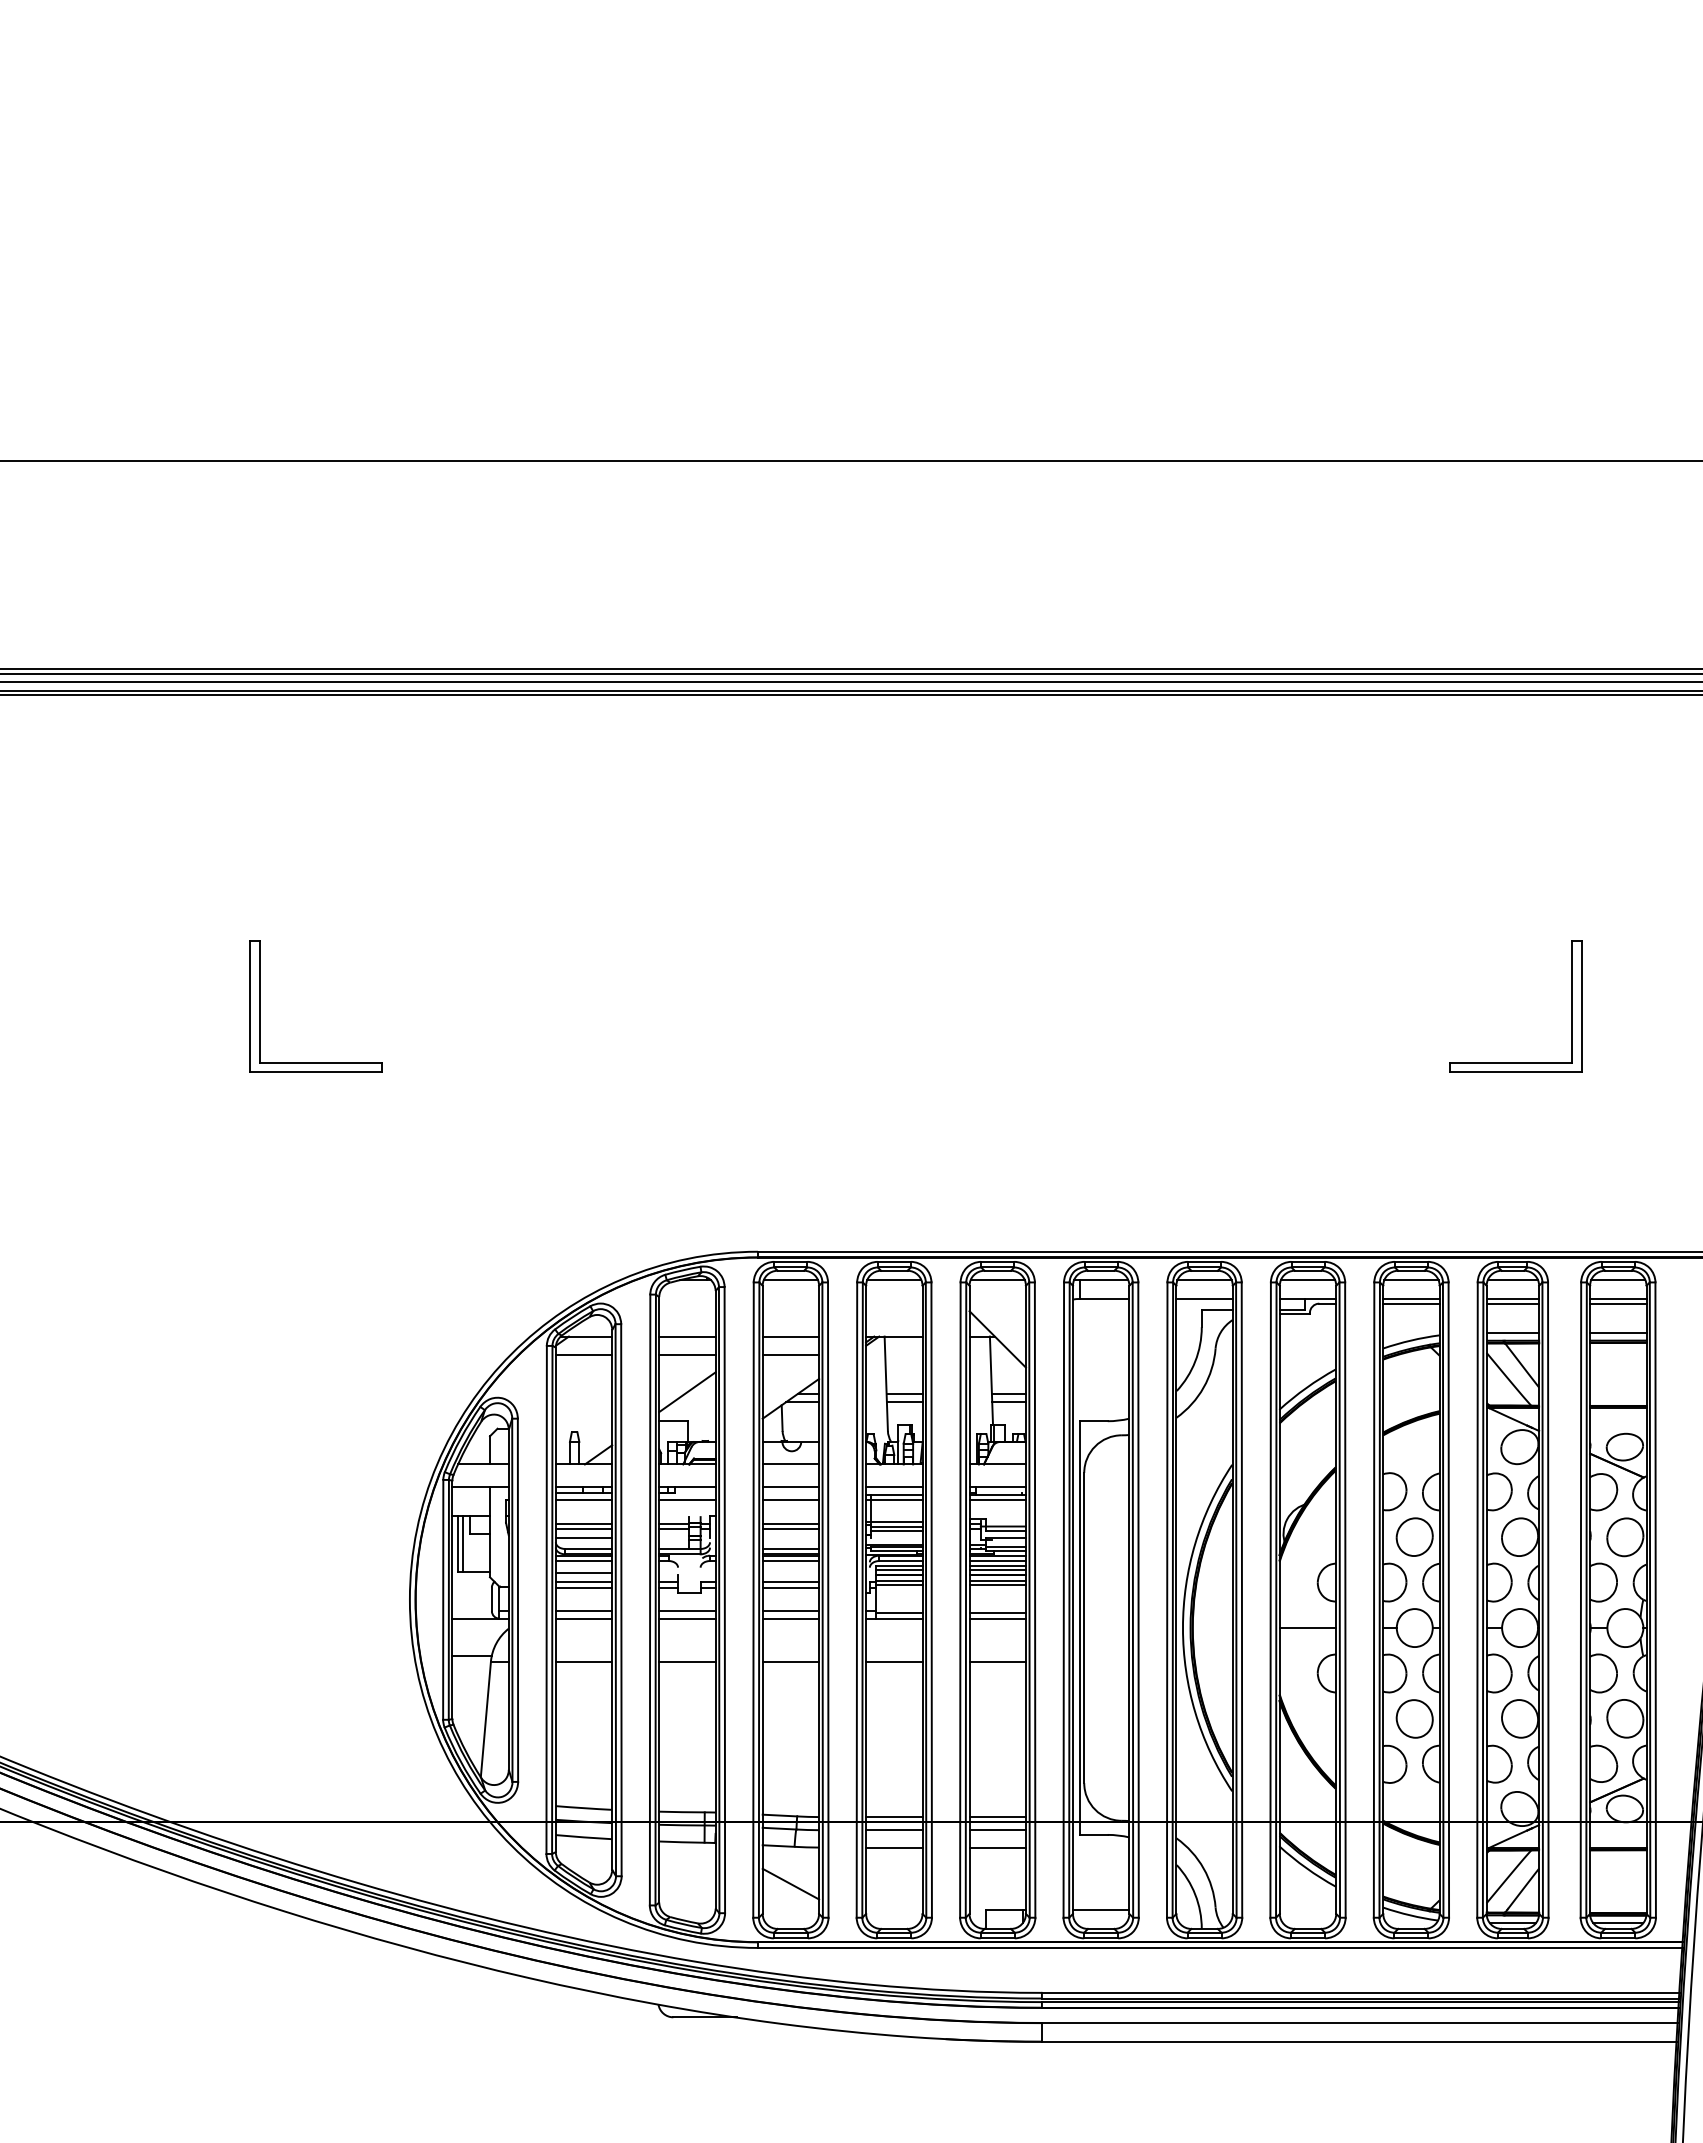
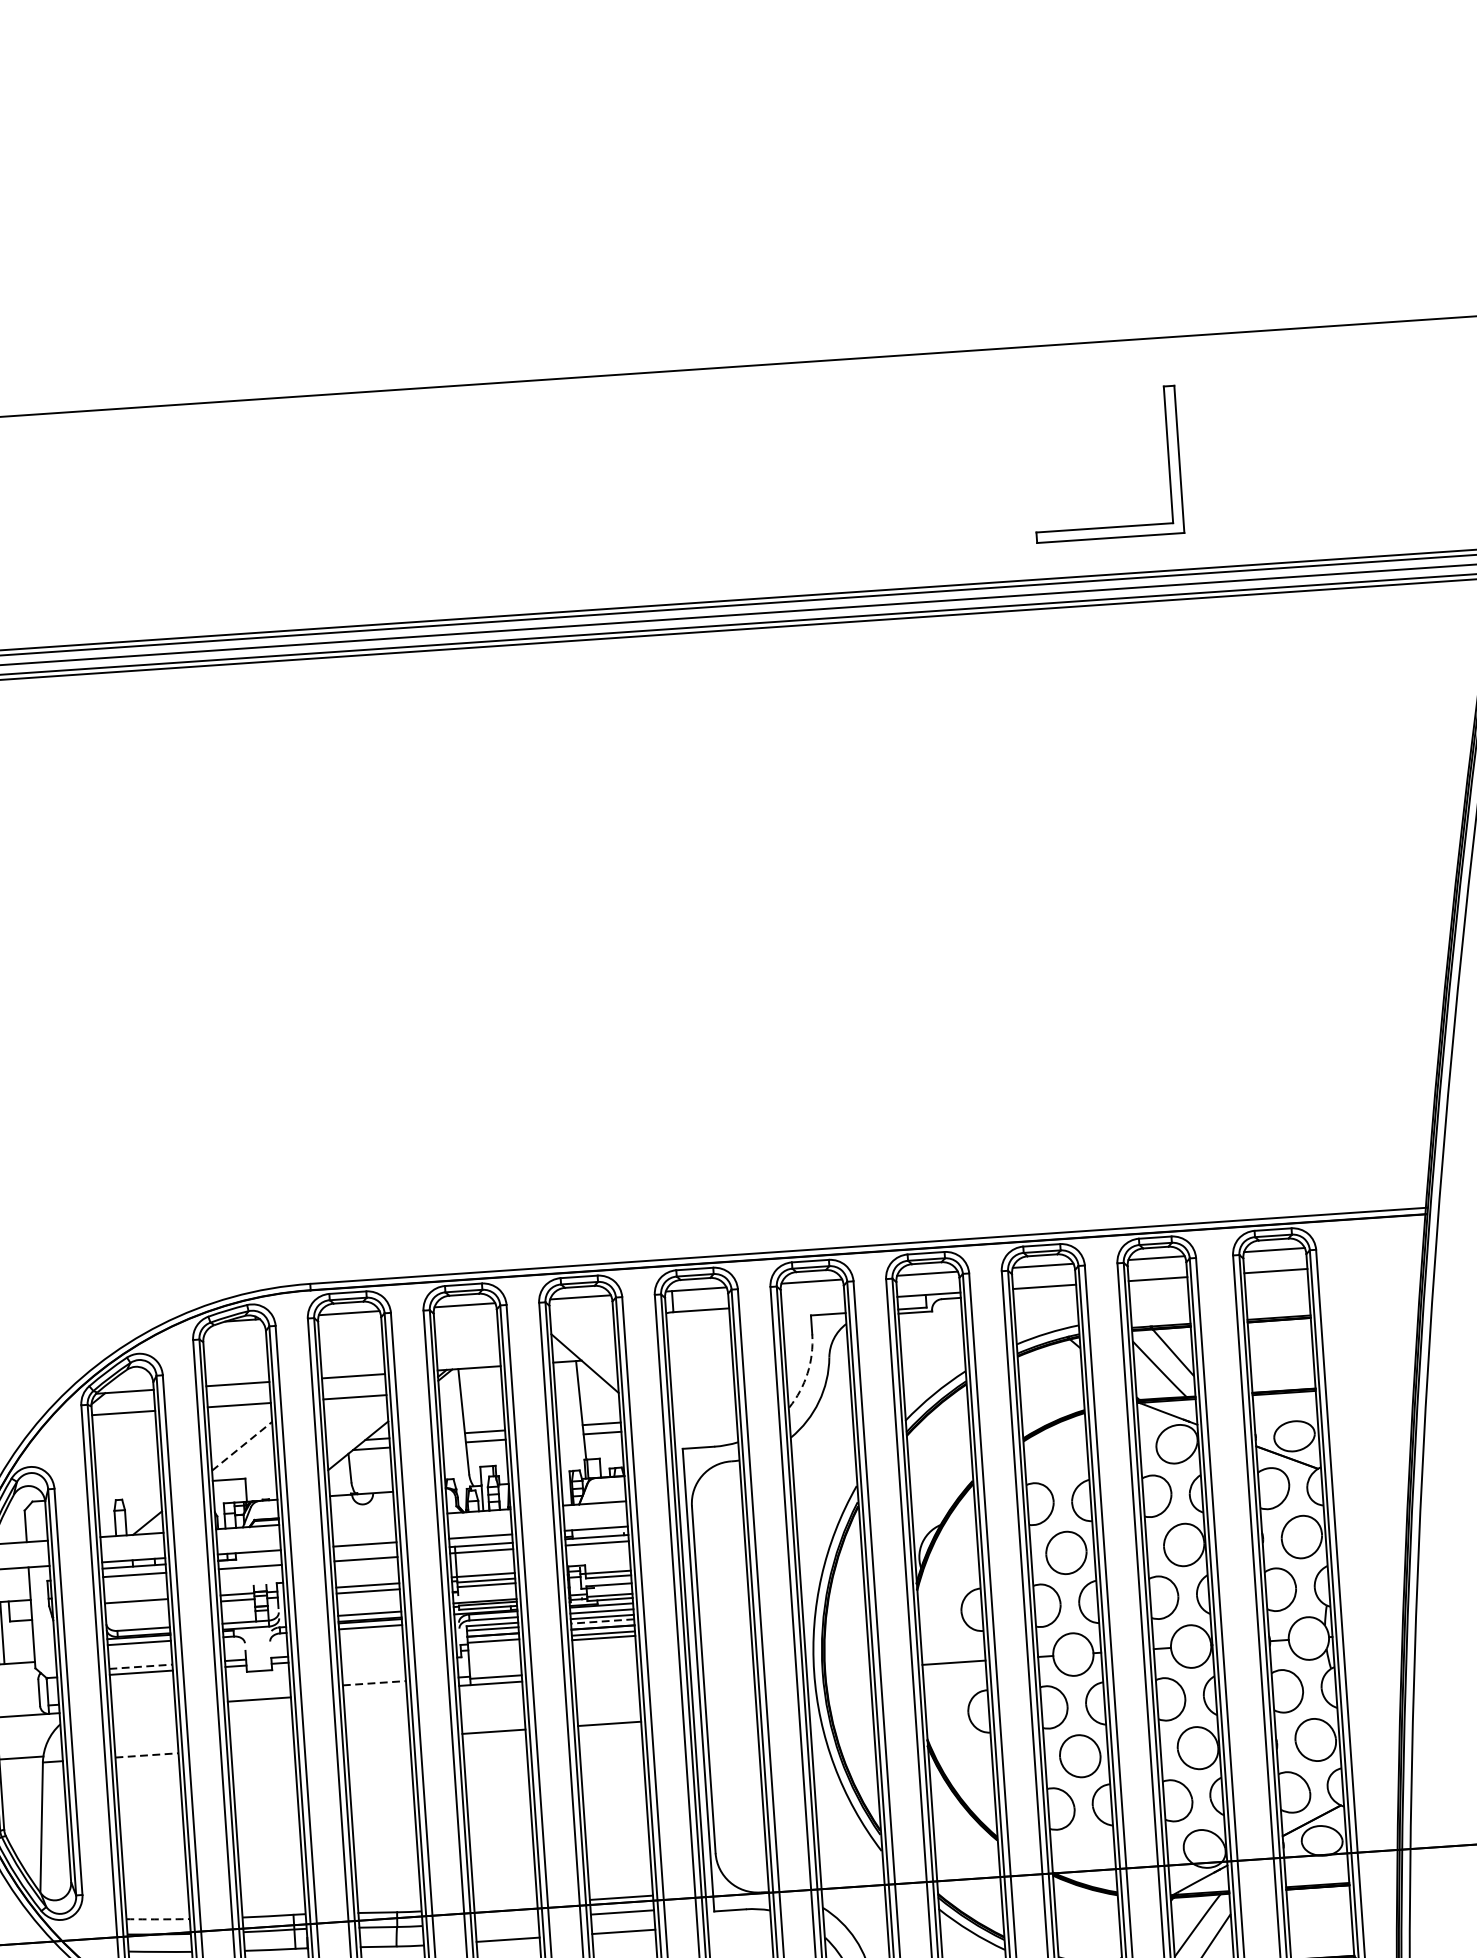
part: (1571, 1006) -> (1168, 460), moved
line: (1204, 1298) -> (813, 1302), removed
line: (1411, 1303) -> (1044, 1291), removed
line: (1512, 1303) -> (1157, 1284), removed
line: (1618, 1303) -> (1276, 1276), removed
line: (1512, 1332) -> (1160, 1316), removed
line: (1618, 1332) -> (1278, 1308), removed
arc: (1195, 1361) -> (807, 1373), solid -> dashed
line: (687, 1392) -> (242, 1446), solid -> dashed
line: (790, 1464) -> (362, 1519), removed
line: (583, 1529) -> (136, 1607), removed
line: (583, 1538) -> (137, 1617), removed
line: (997, 1570) -> (602, 1622), solid -> dashed
line: (583, 1572) -> (139, 1655), removed
line: (584, 1582) -> (141, 1666), solid -> dashed
line: (790, 1582) -> (371, 1651), removed
line: (899, 1584) -> (493, 1645), removed
line: (790, 1587) -> (372, 1656), removed
line: (583, 1611) -> (142, 1699), removed
line: (687, 1611) -> (258, 1691), removed
line: (791, 1611) -> (375, 1683), solid -> dashed
line: (997, 1613) -> (605, 1670), removed
line: (583, 1618) -> (143, 1707), removed
line: (790, 1618) -> (374, 1691), removed
line: (997, 1618) -> (606, 1675), removed
line: (584, 1661) -> (147, 1755), solid -> dashed
line: (687, 1661) -> (262, 1747), removed
line: (790, 1661) -> (377, 1739), removed
arc: (583, 1808) -> (157, 1919), solid -> dashed
line: (894, 1817) -> (506, 1906), removed
line: (894, 1830) -> (507, 1920), removed

